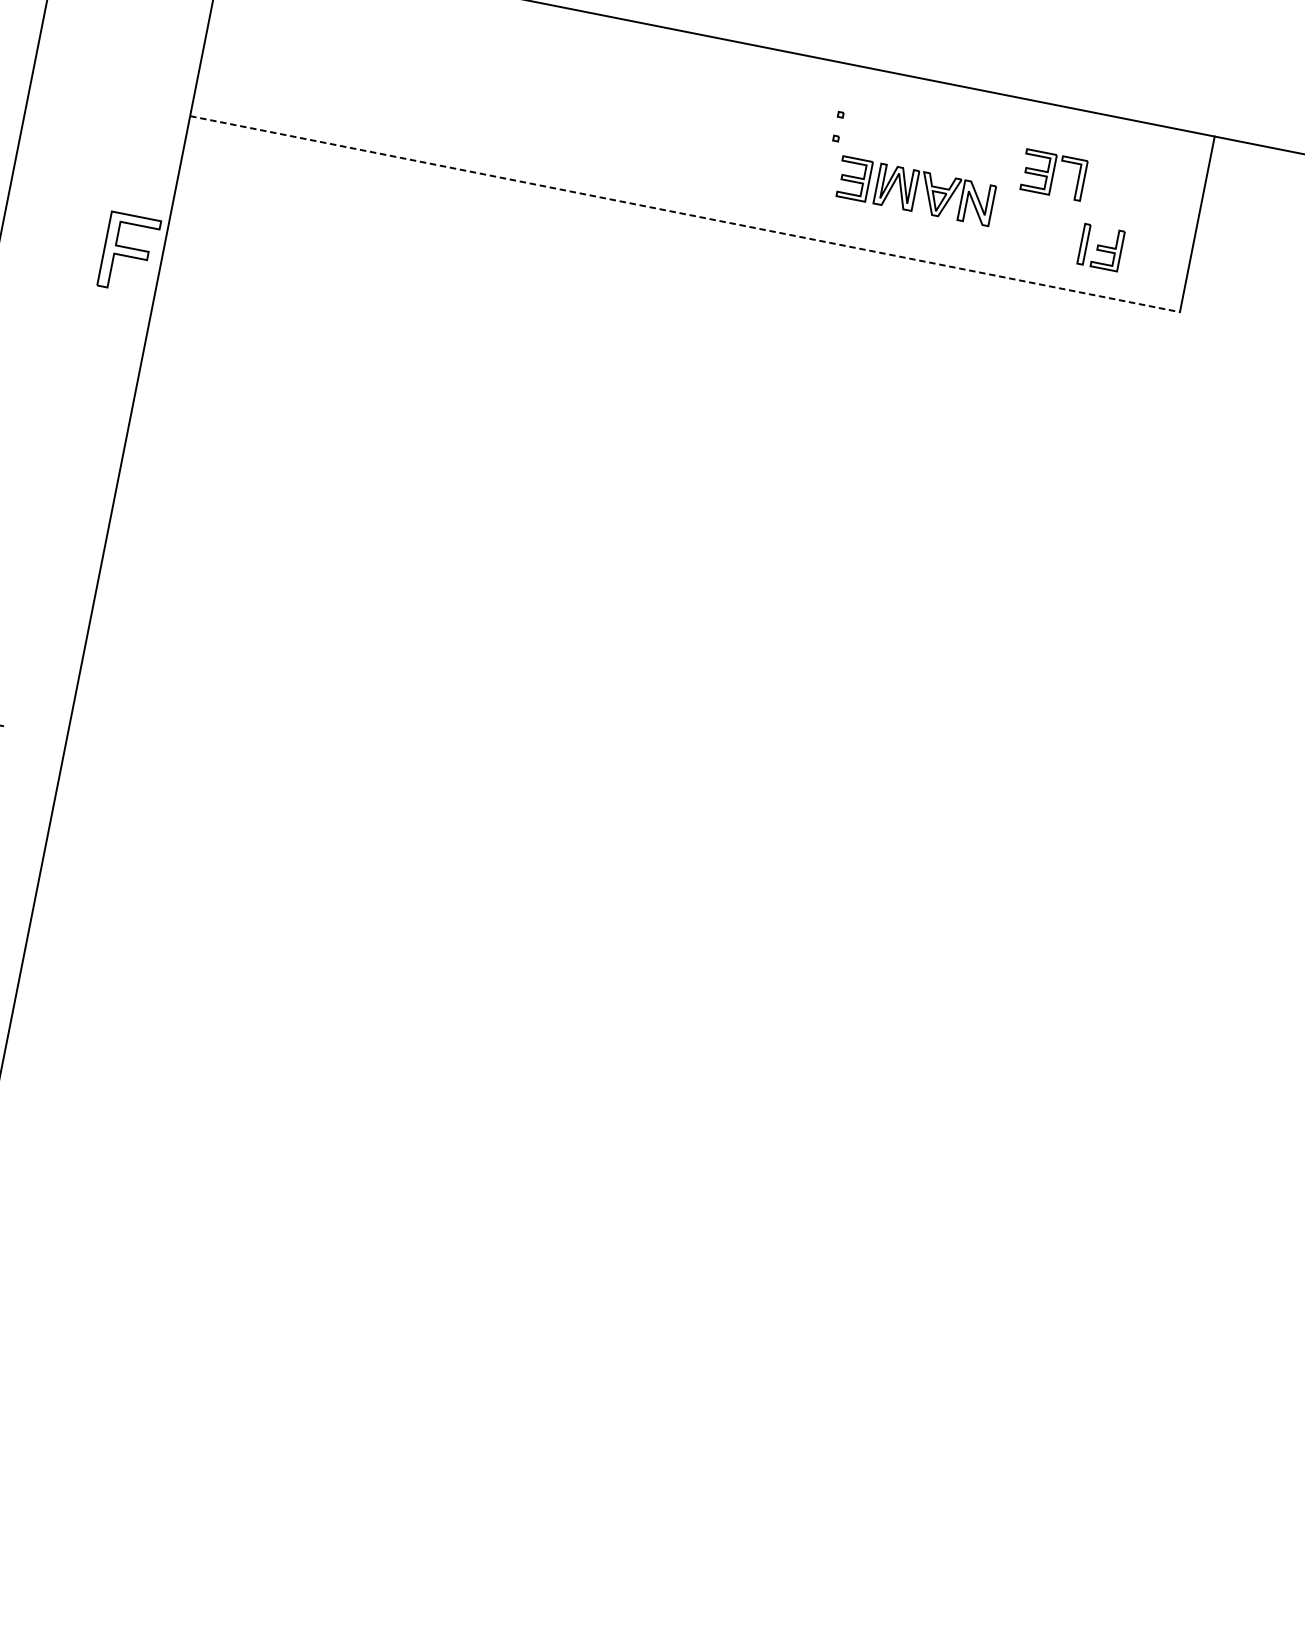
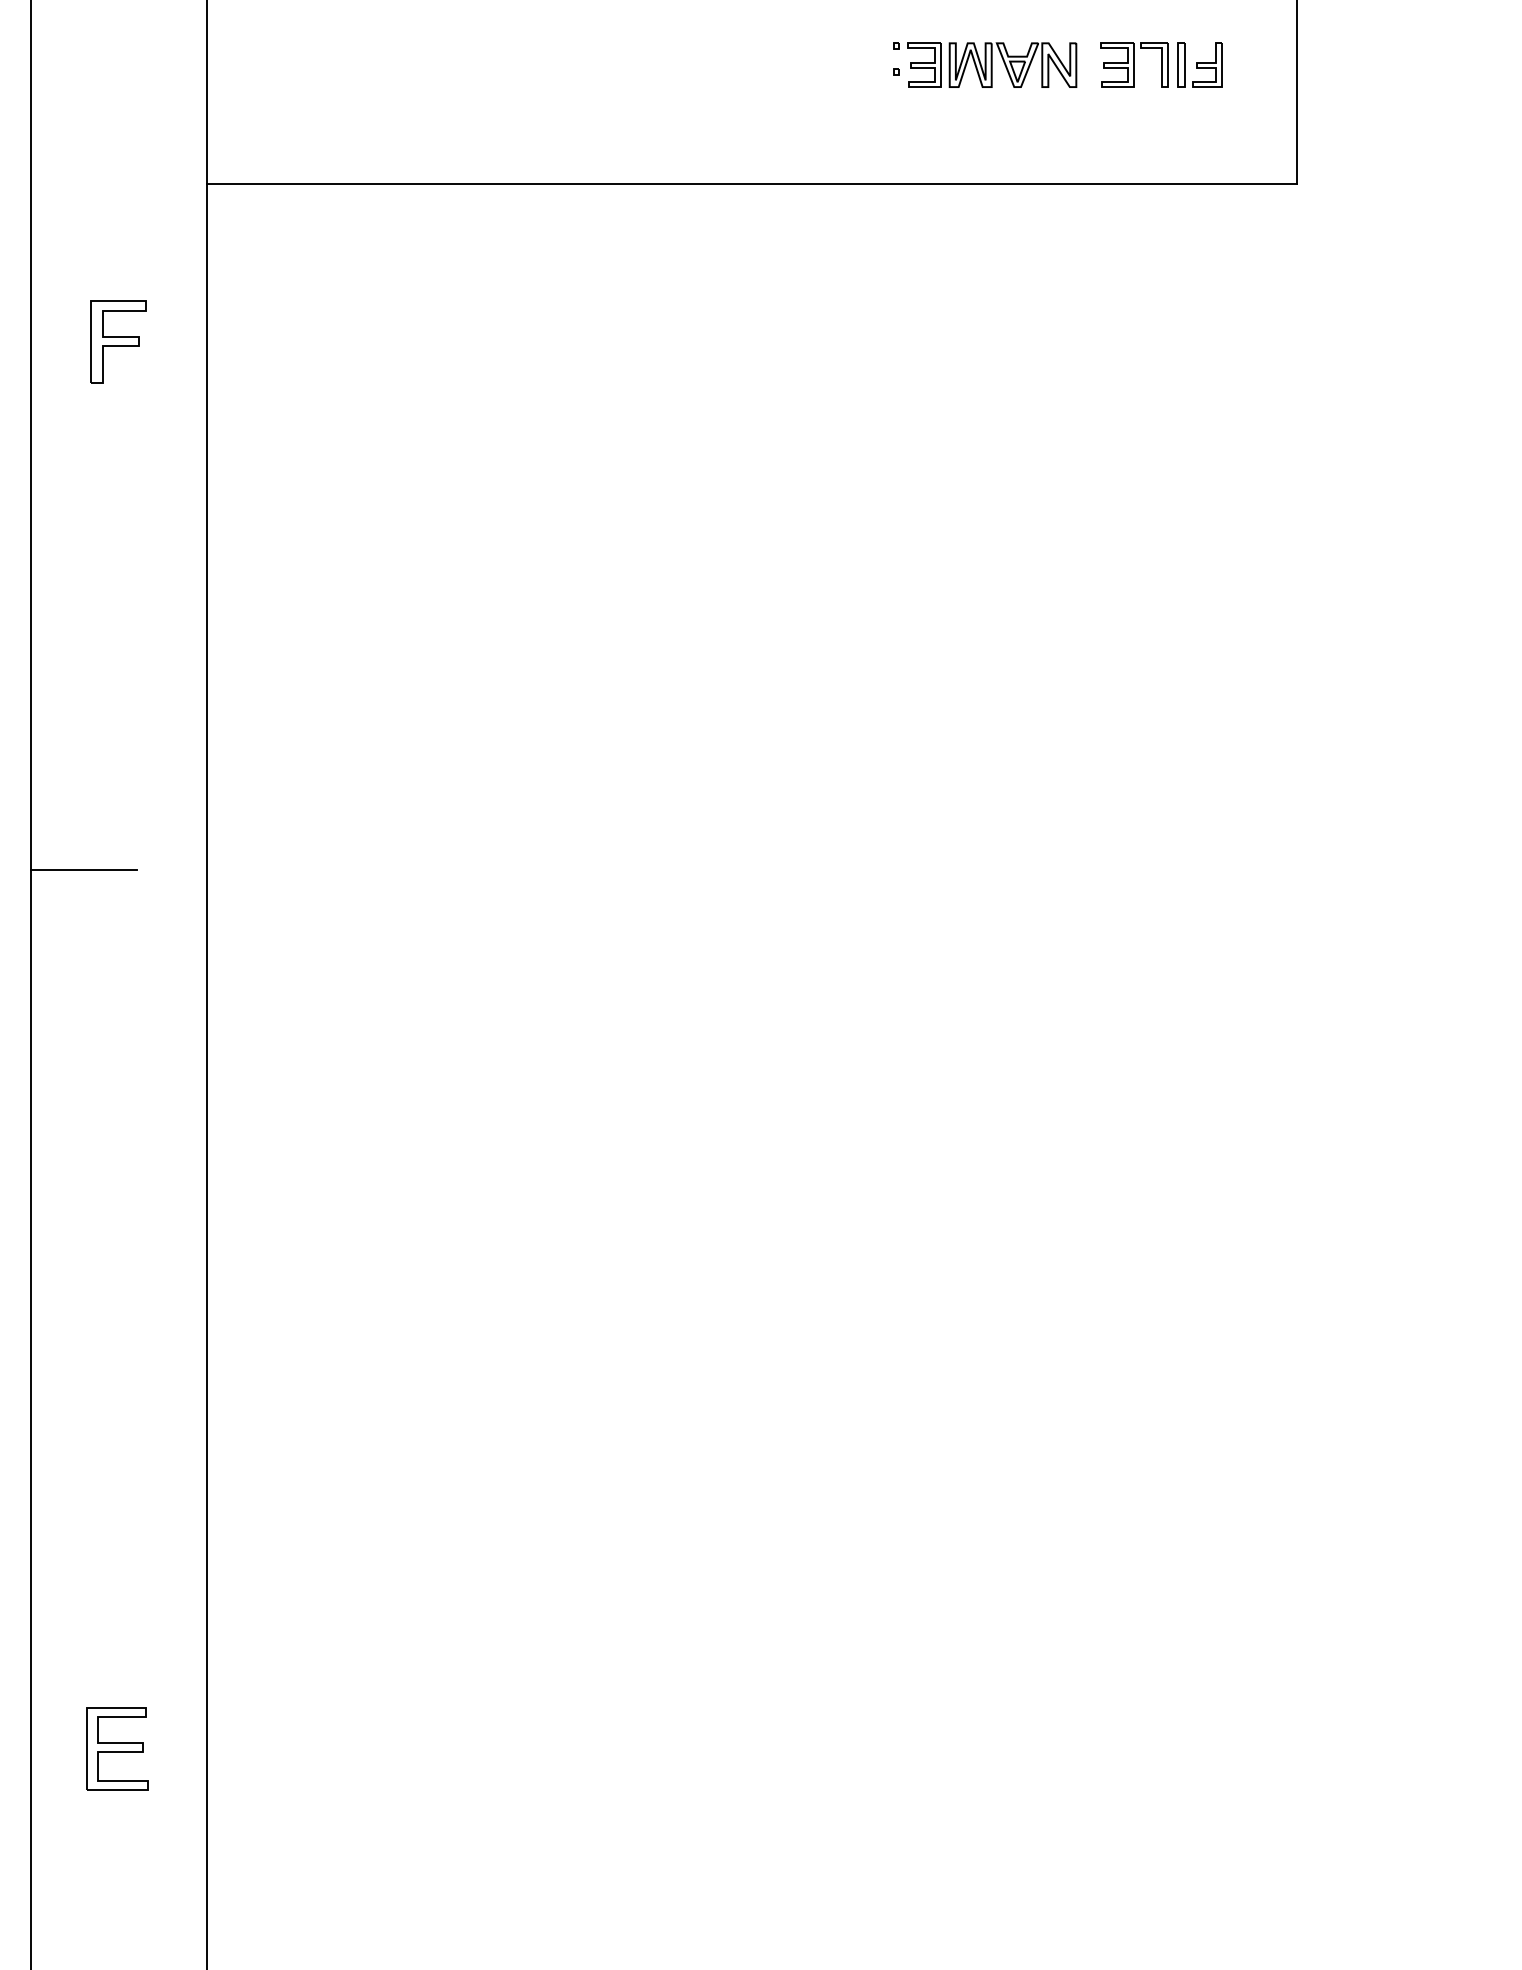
part: (916, 190) -> (992, 64), moved
line: (685, 214) -> (752, 184), dashed -> solid
part: (1100, 246) -> (1199, 64), moved
part: (129, 252) -> (118, 341), moved

